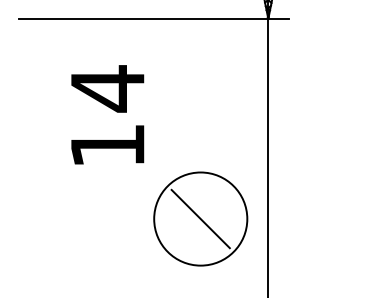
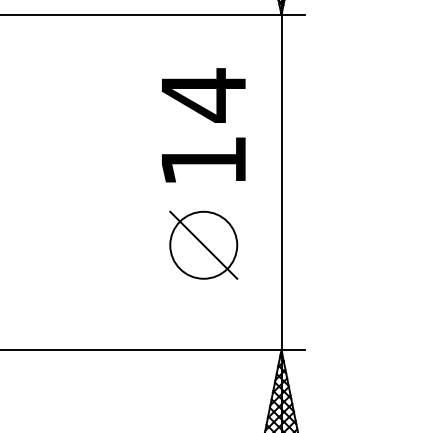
text: (107, 114) -> (203, 125), moved
circle: (200, 218) -> (203, 244), size x0.62

